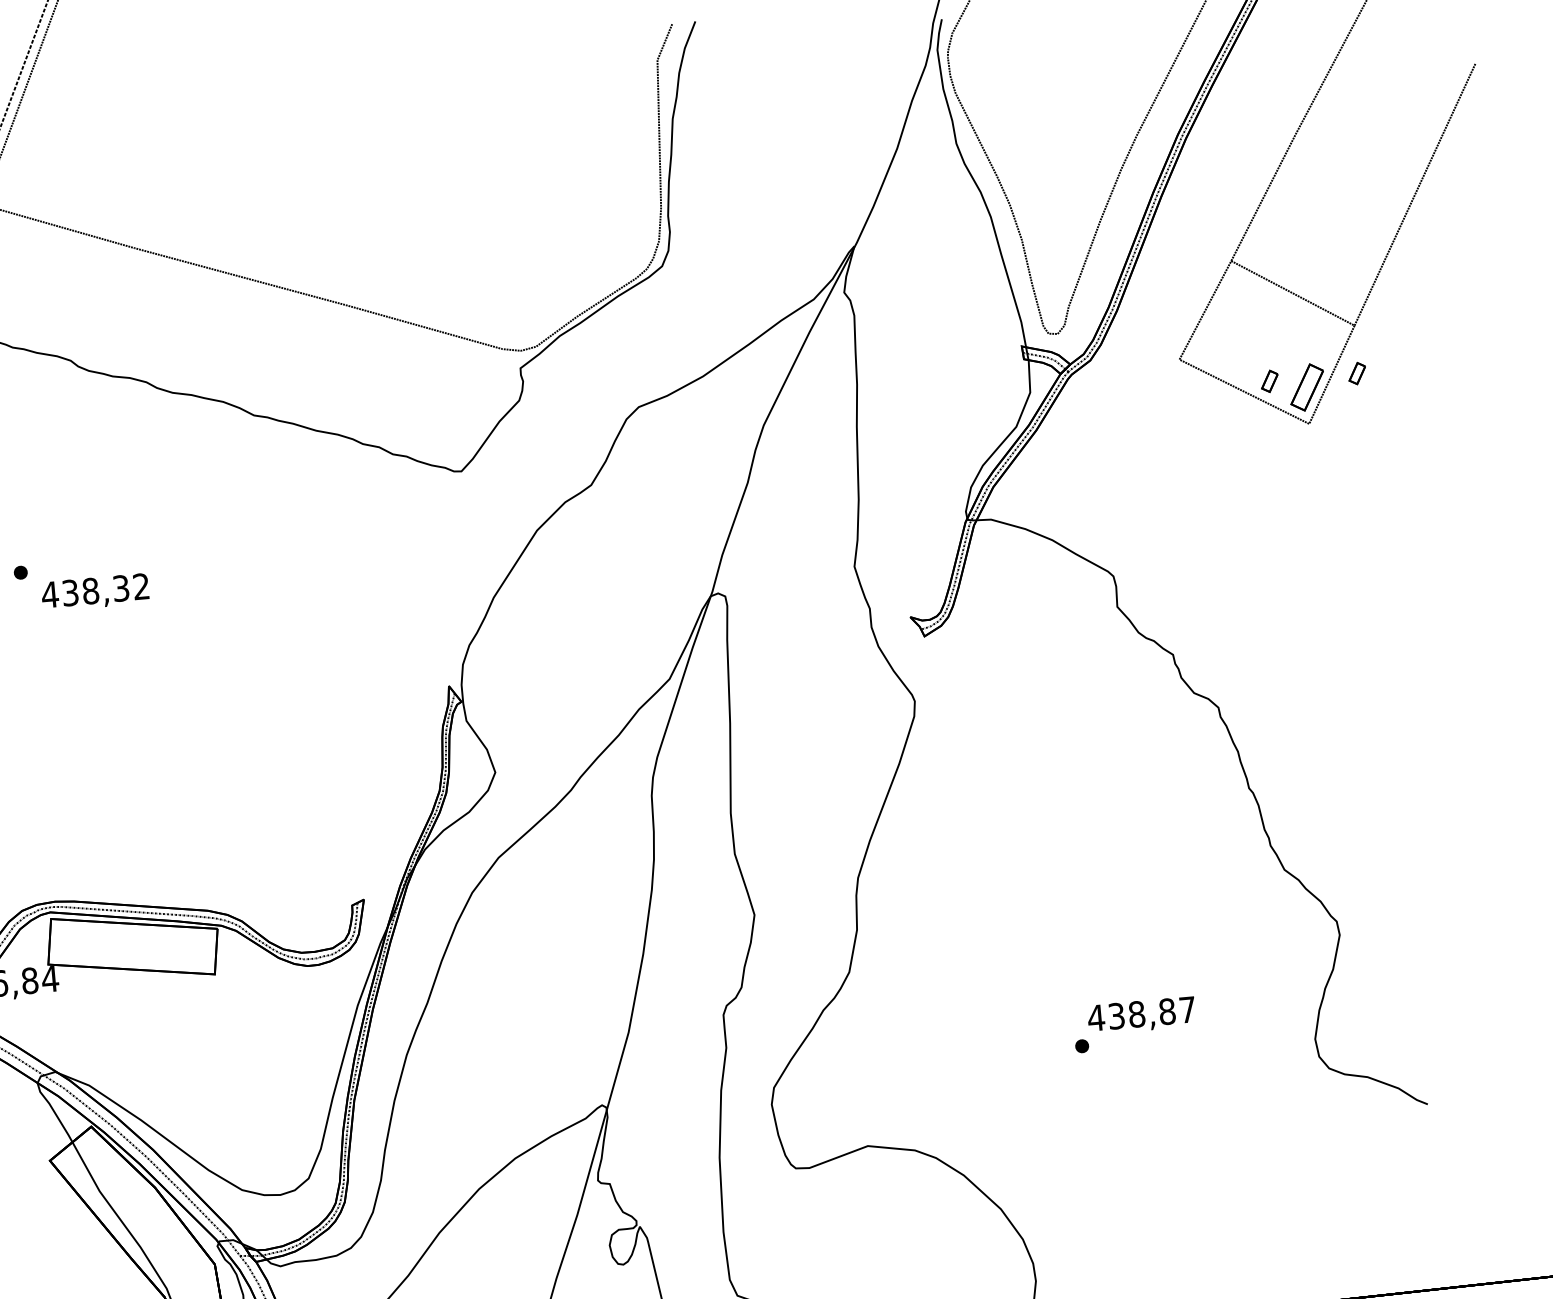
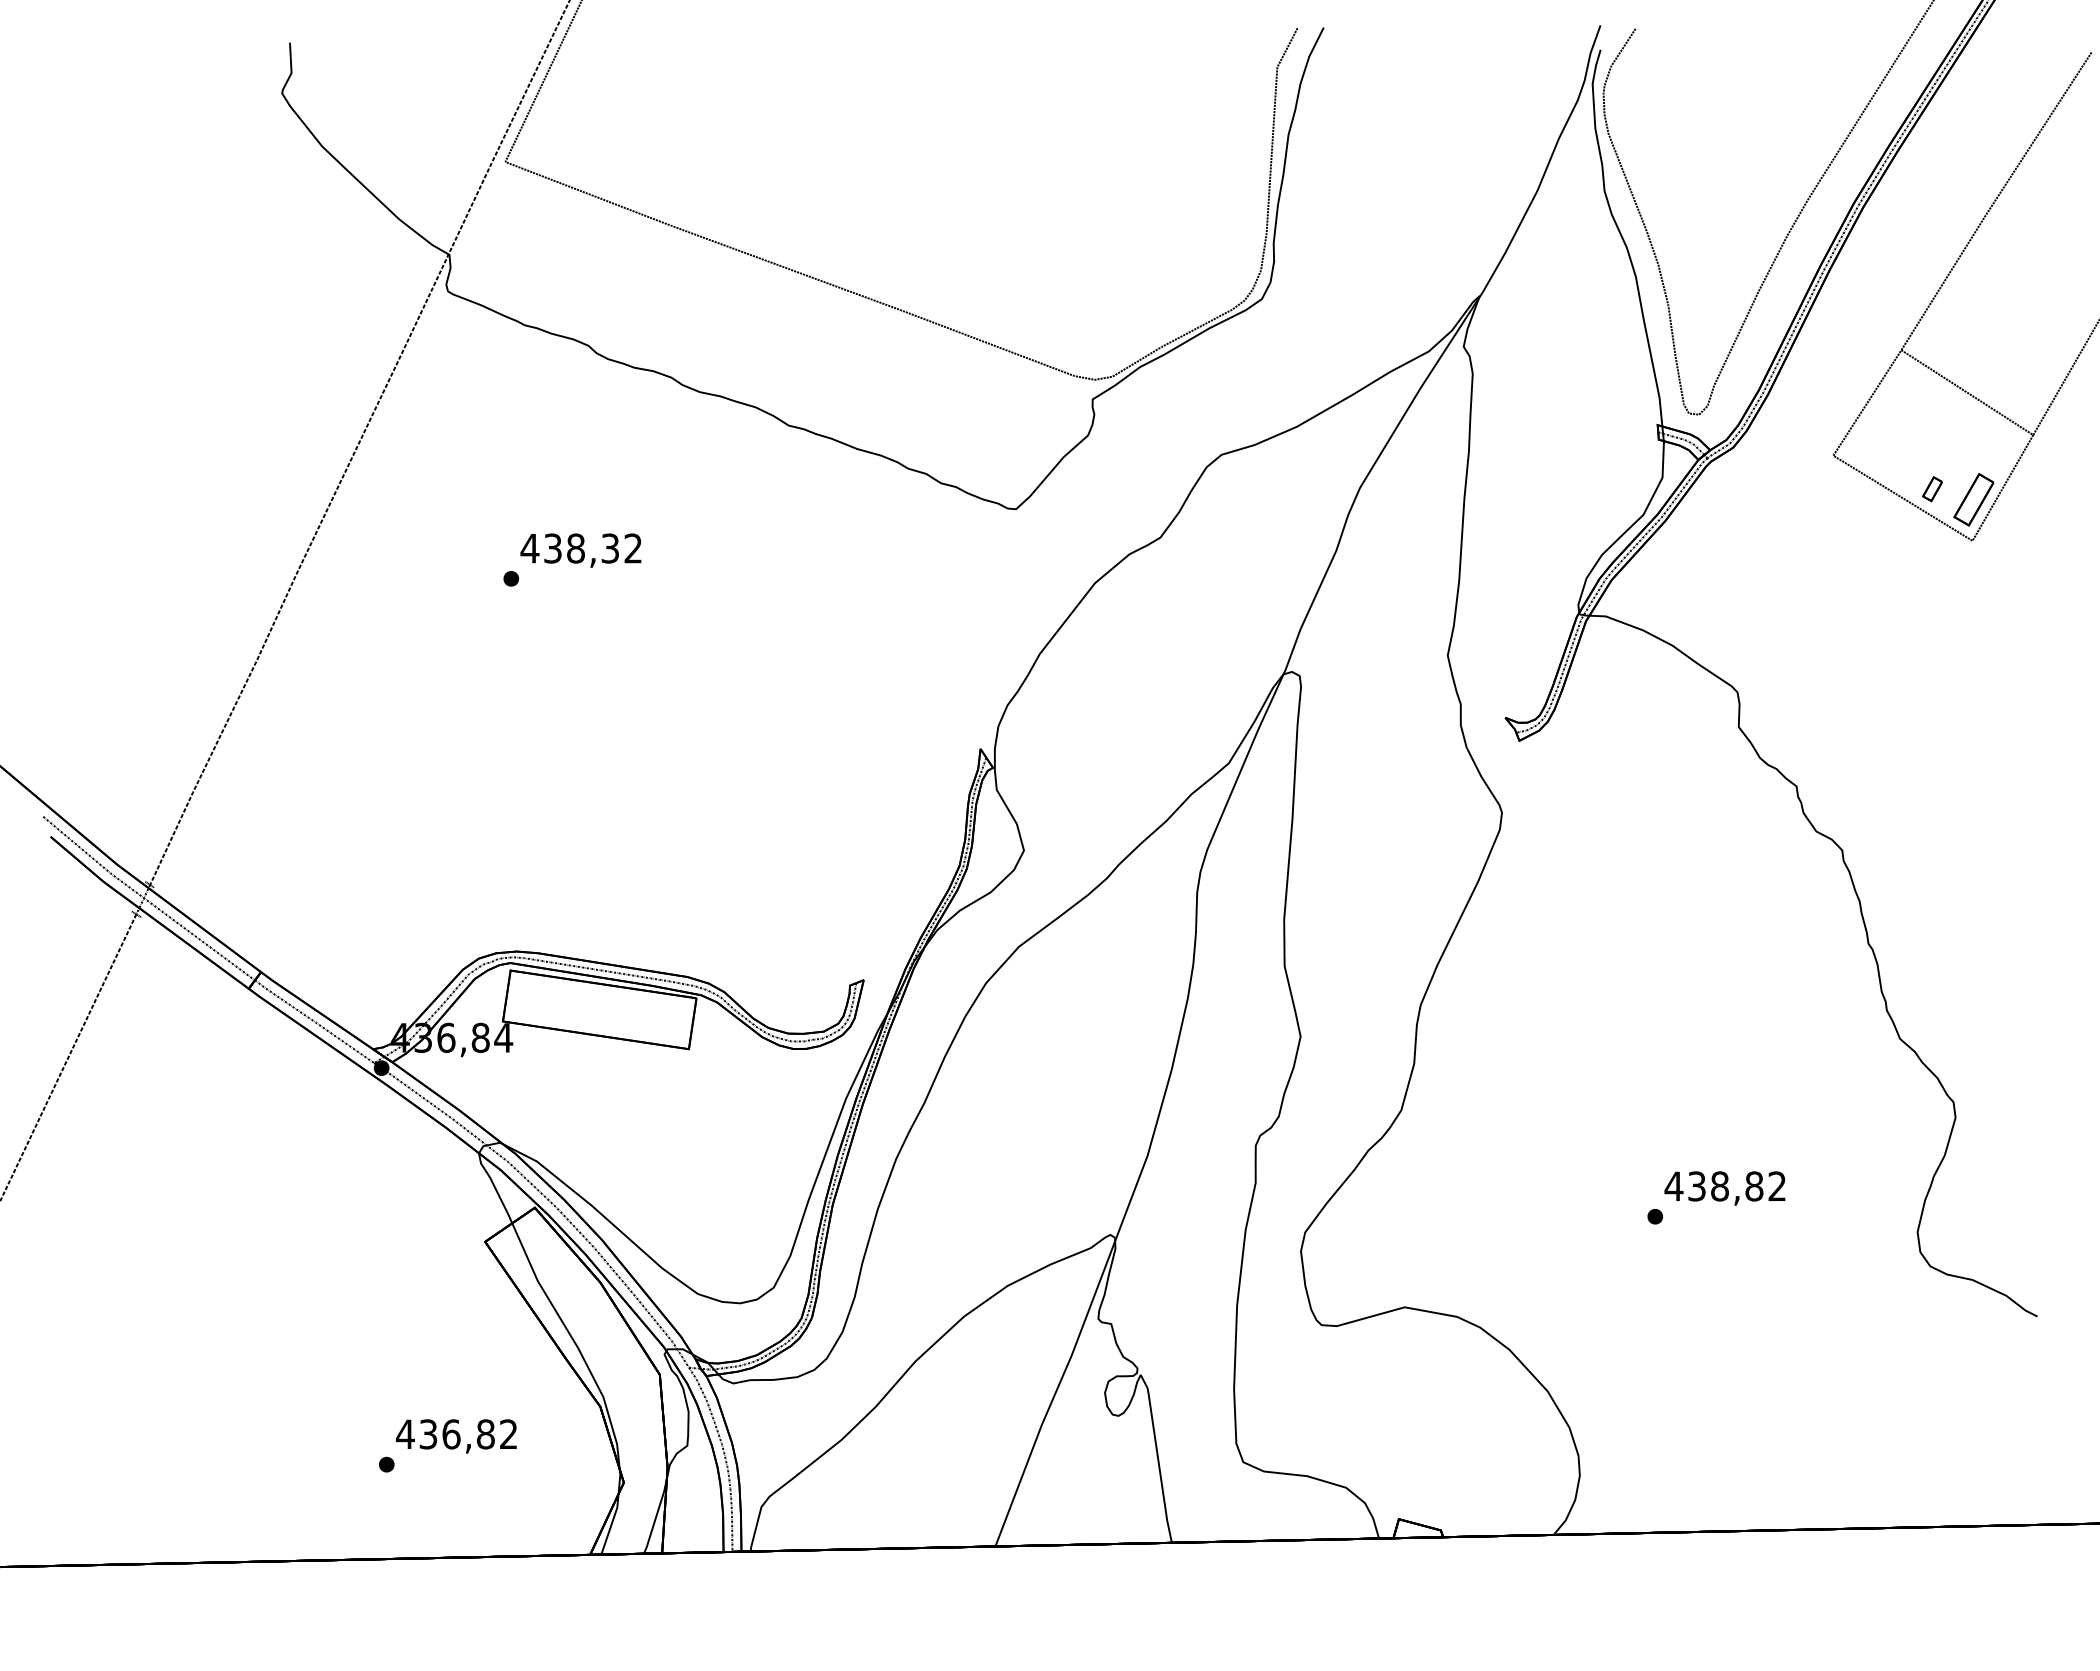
part: (1357, 373) -> (2031, 489), removed
text: (94, 592) -> (580, 550), moved
text: (1186, 1009) -> (1776, 1185), 438,87 -> 438,82

